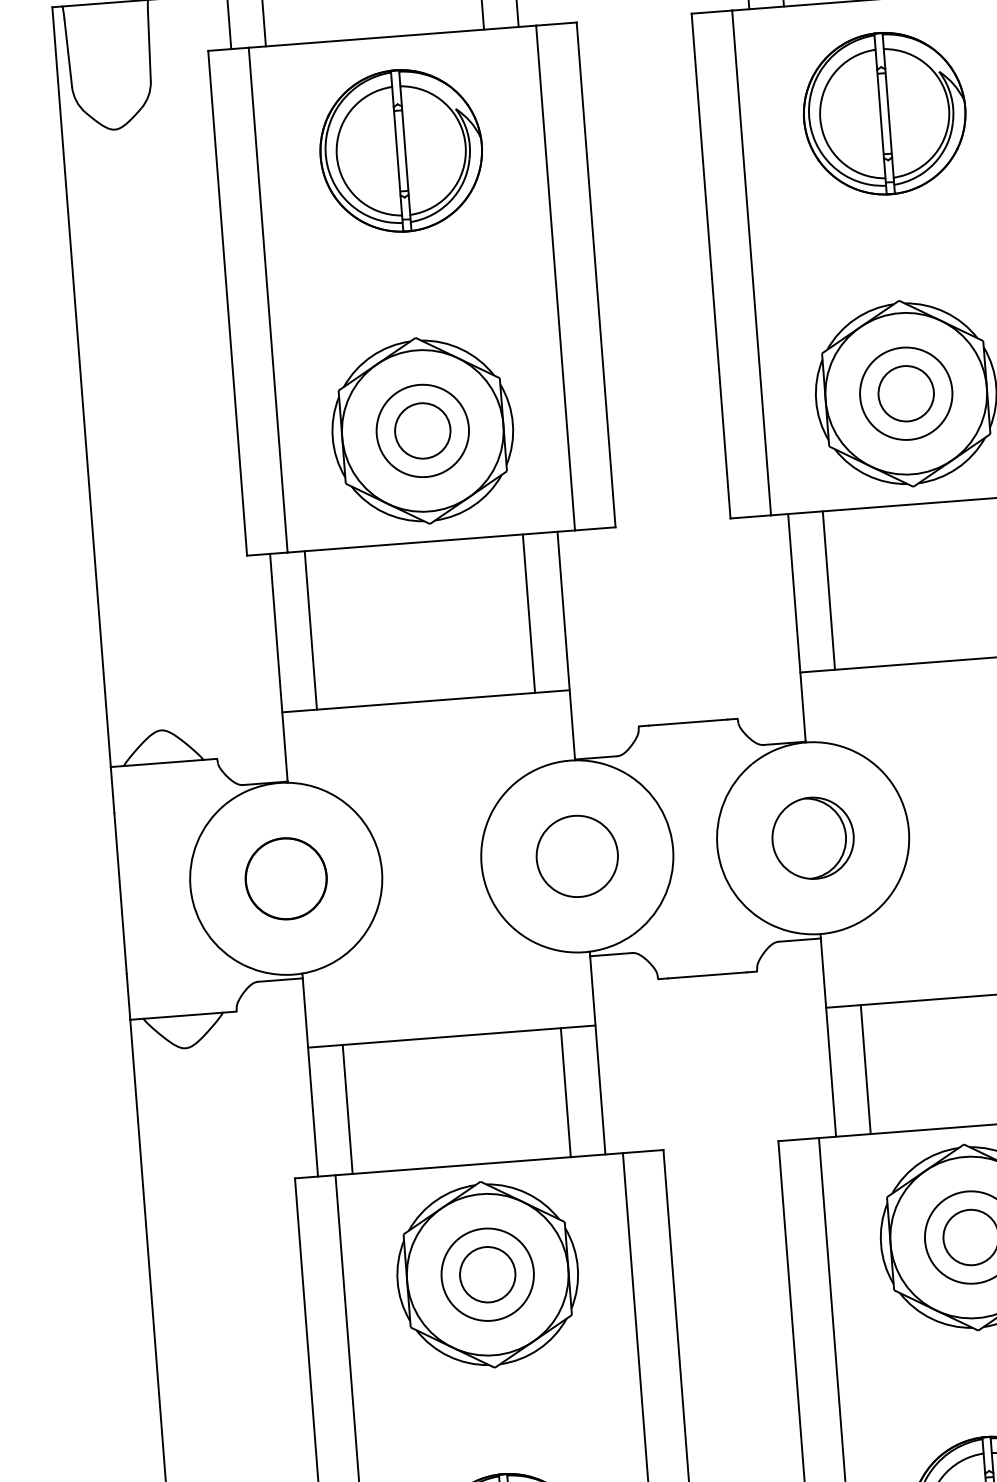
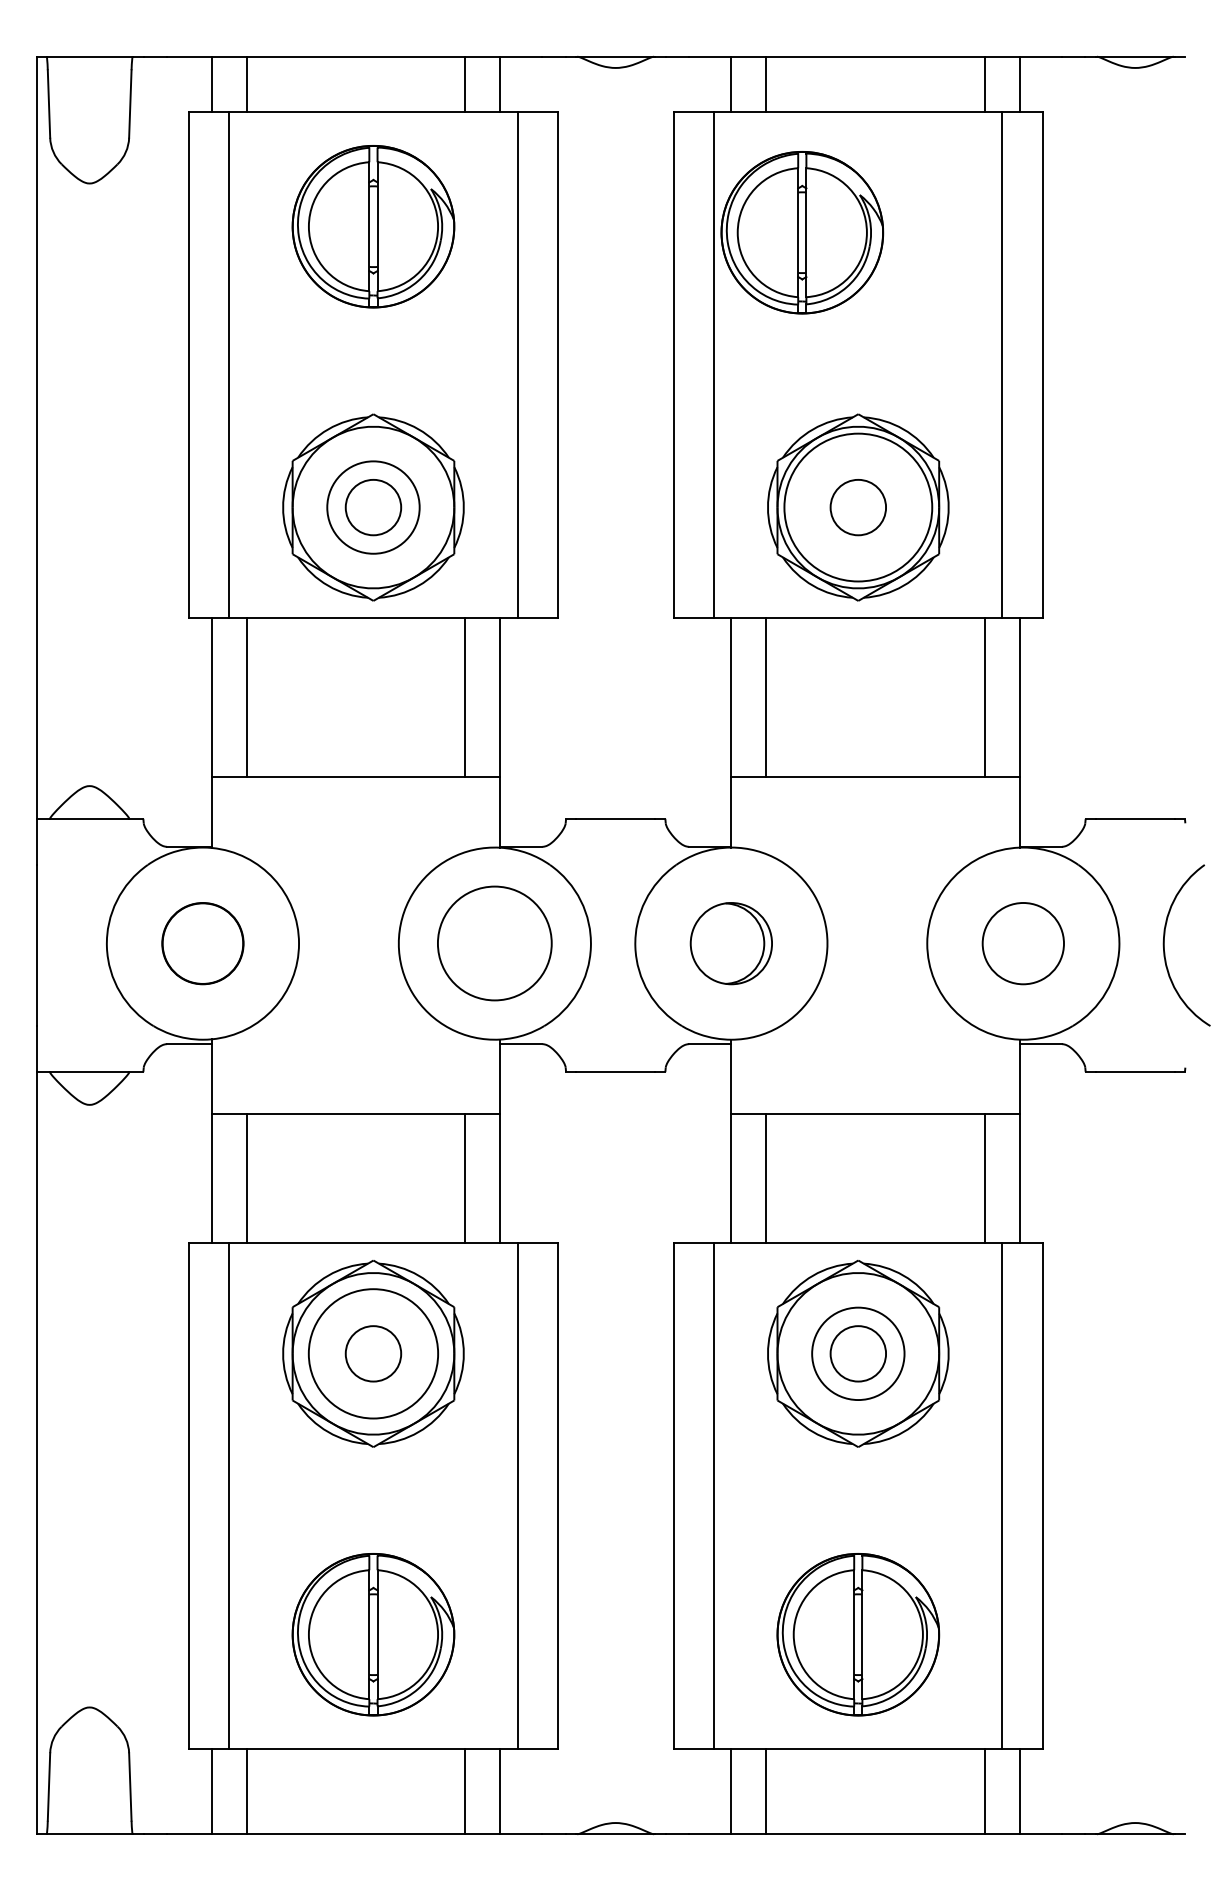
part: (884, 113) -> (802, 232), moved
circle: (906, 393) -> (858, 507), size x1.6
circle: (576, 856) -> (494, 943), size x1.4
circle: (487, 1274) -> (373, 1353), size x1.4

